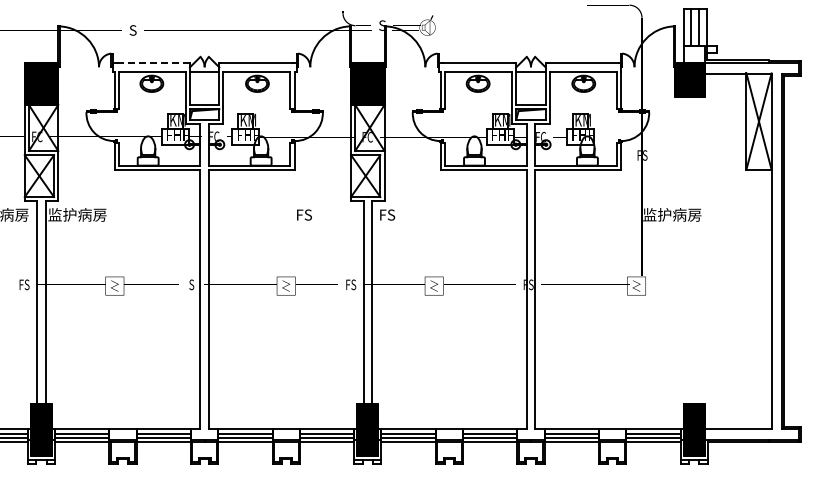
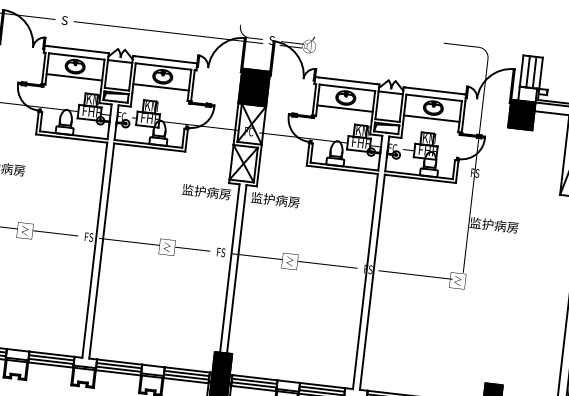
line: (152, 63) -> (77, 49), dashed -> solid
line: (151, 96) -> (73, 77), added
line: (256, 96) -> (160, 87), added
line: (478, 96) -> (344, 108), added
line: (582, 96) -> (431, 118), added
text: (325, 214) -> (206, 191), FS -> 监护病房
text: (408, 214) -> (275, 199), FS -> 监护病房
text: (191, 284) -> (88, 236), S -> FS

